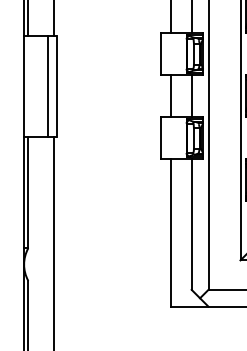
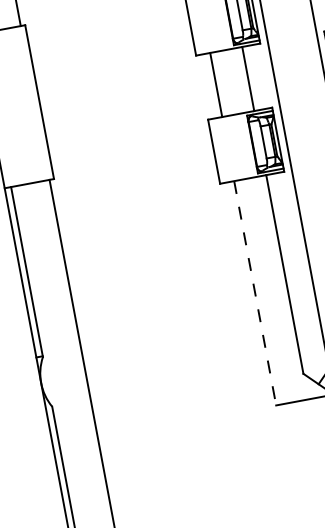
line: (47, 85) -> (25, 103), removed
line: (170, 233) -> (255, 294), solid -> dashed

